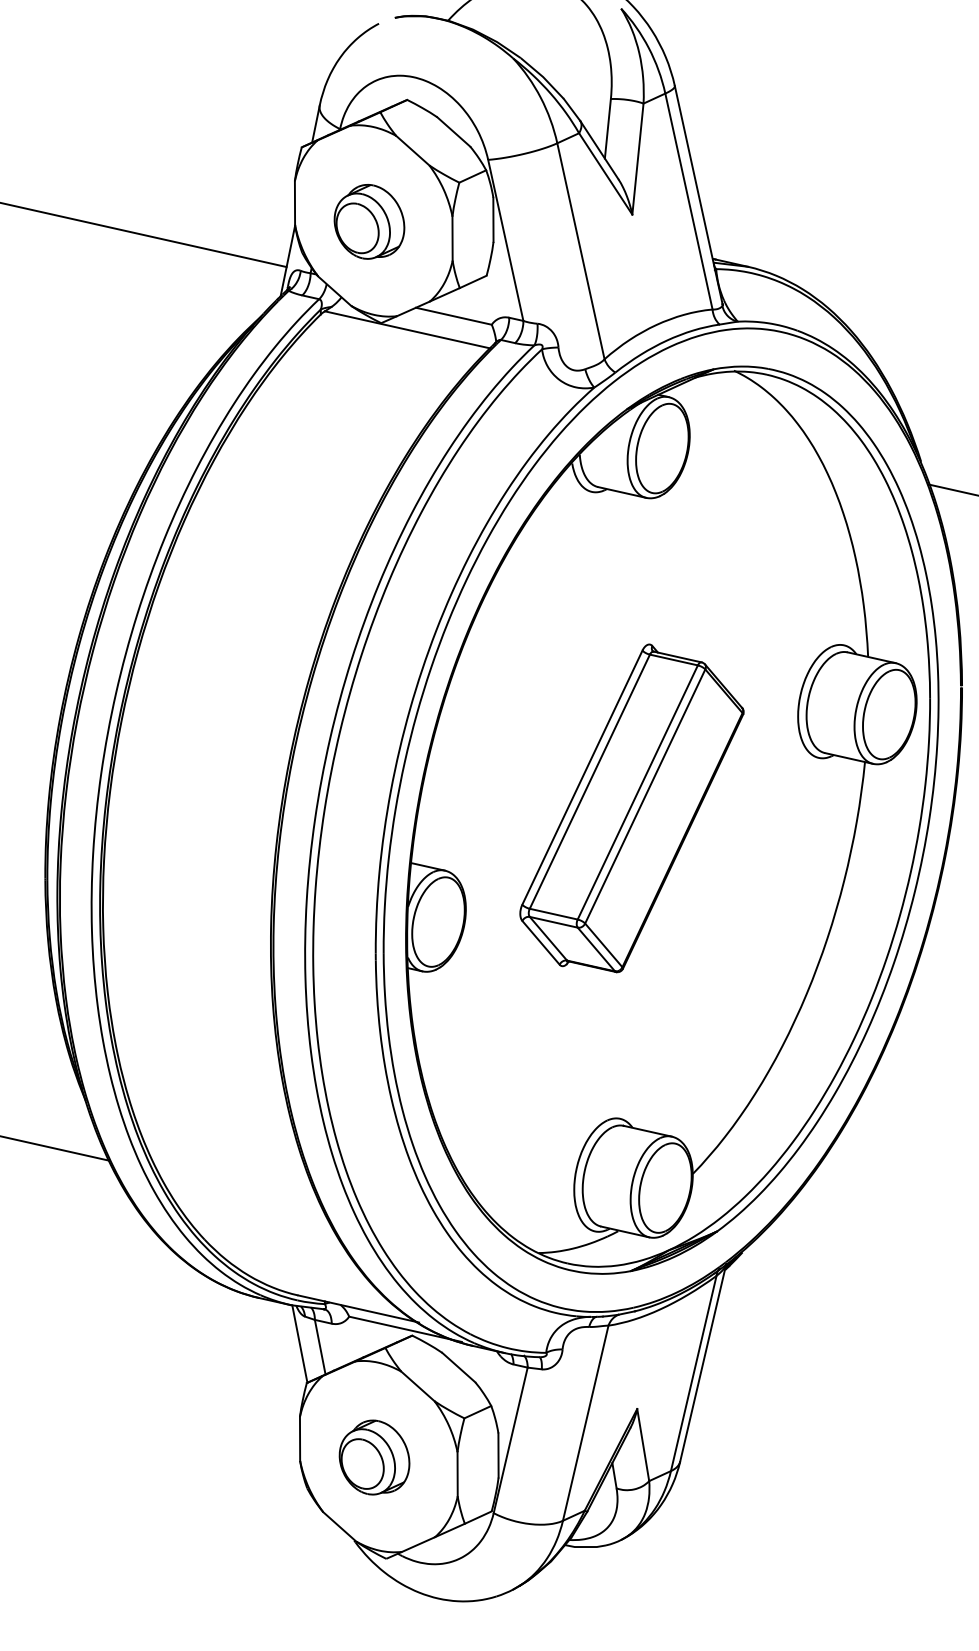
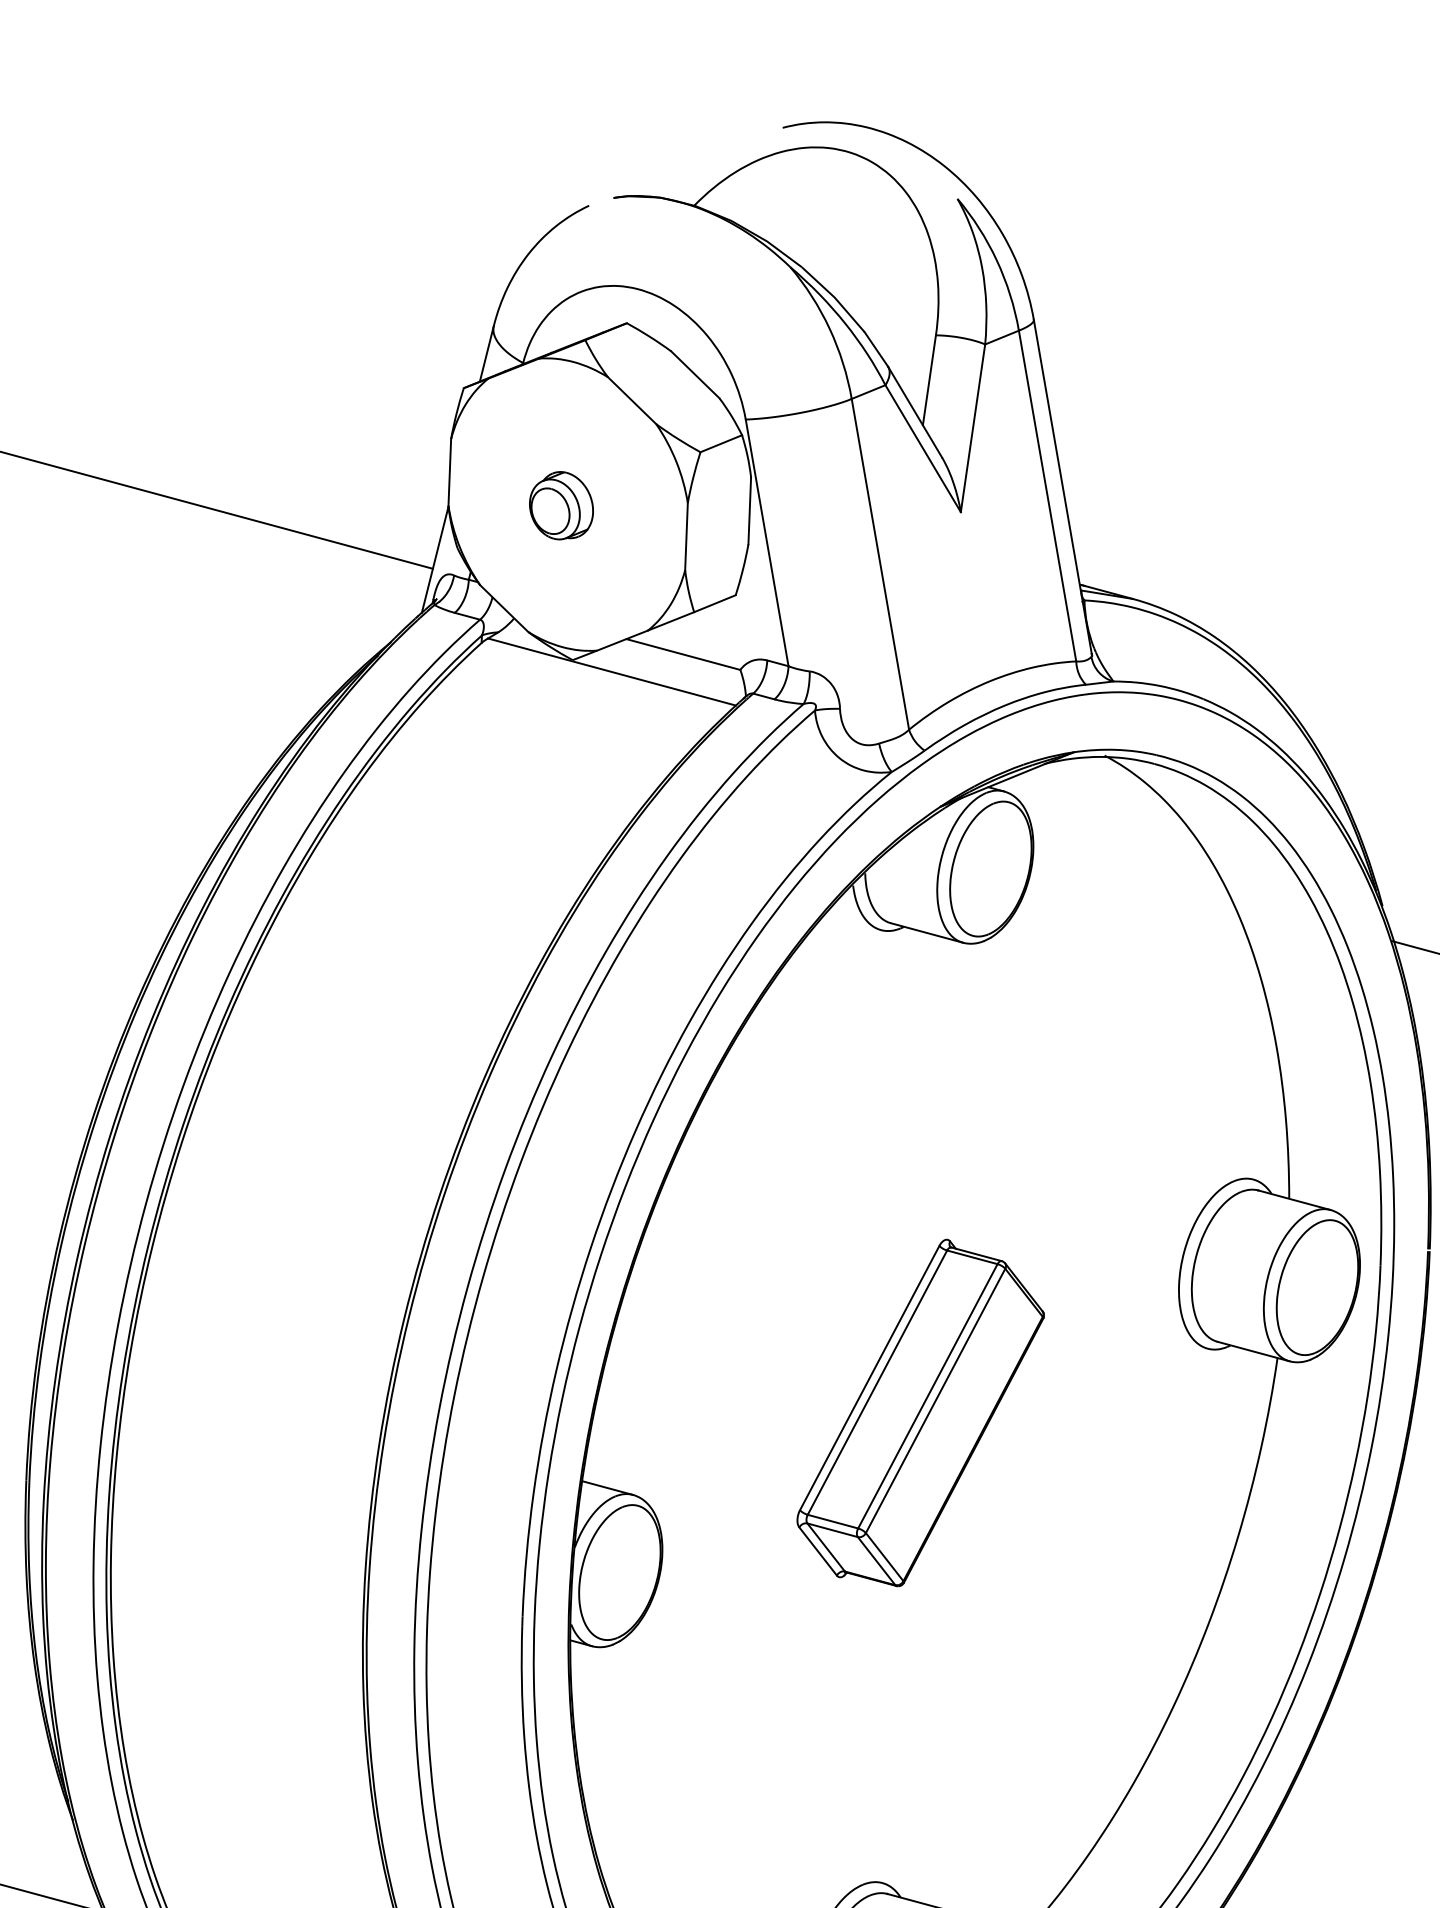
part: (369, 221) -> (561, 505), size x0.6
part: (631, 808) -> (920, 1413), size x0.7

